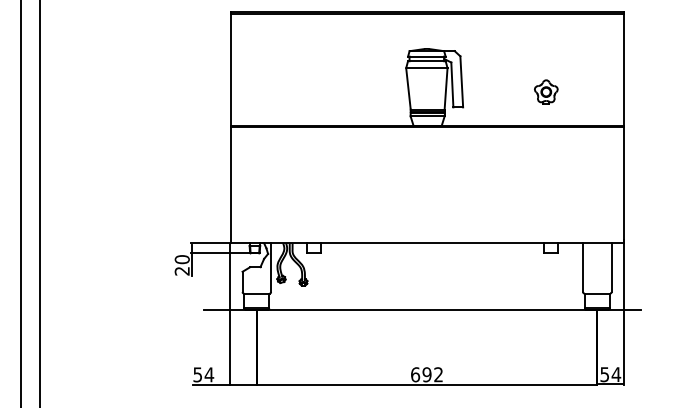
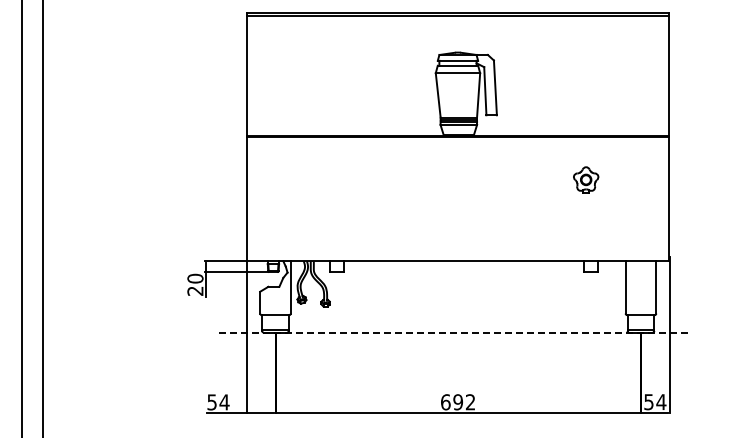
part: (546, 91) -> (586, 179), moved
line: (422, 309) -> (453, 332), solid -> dashed

